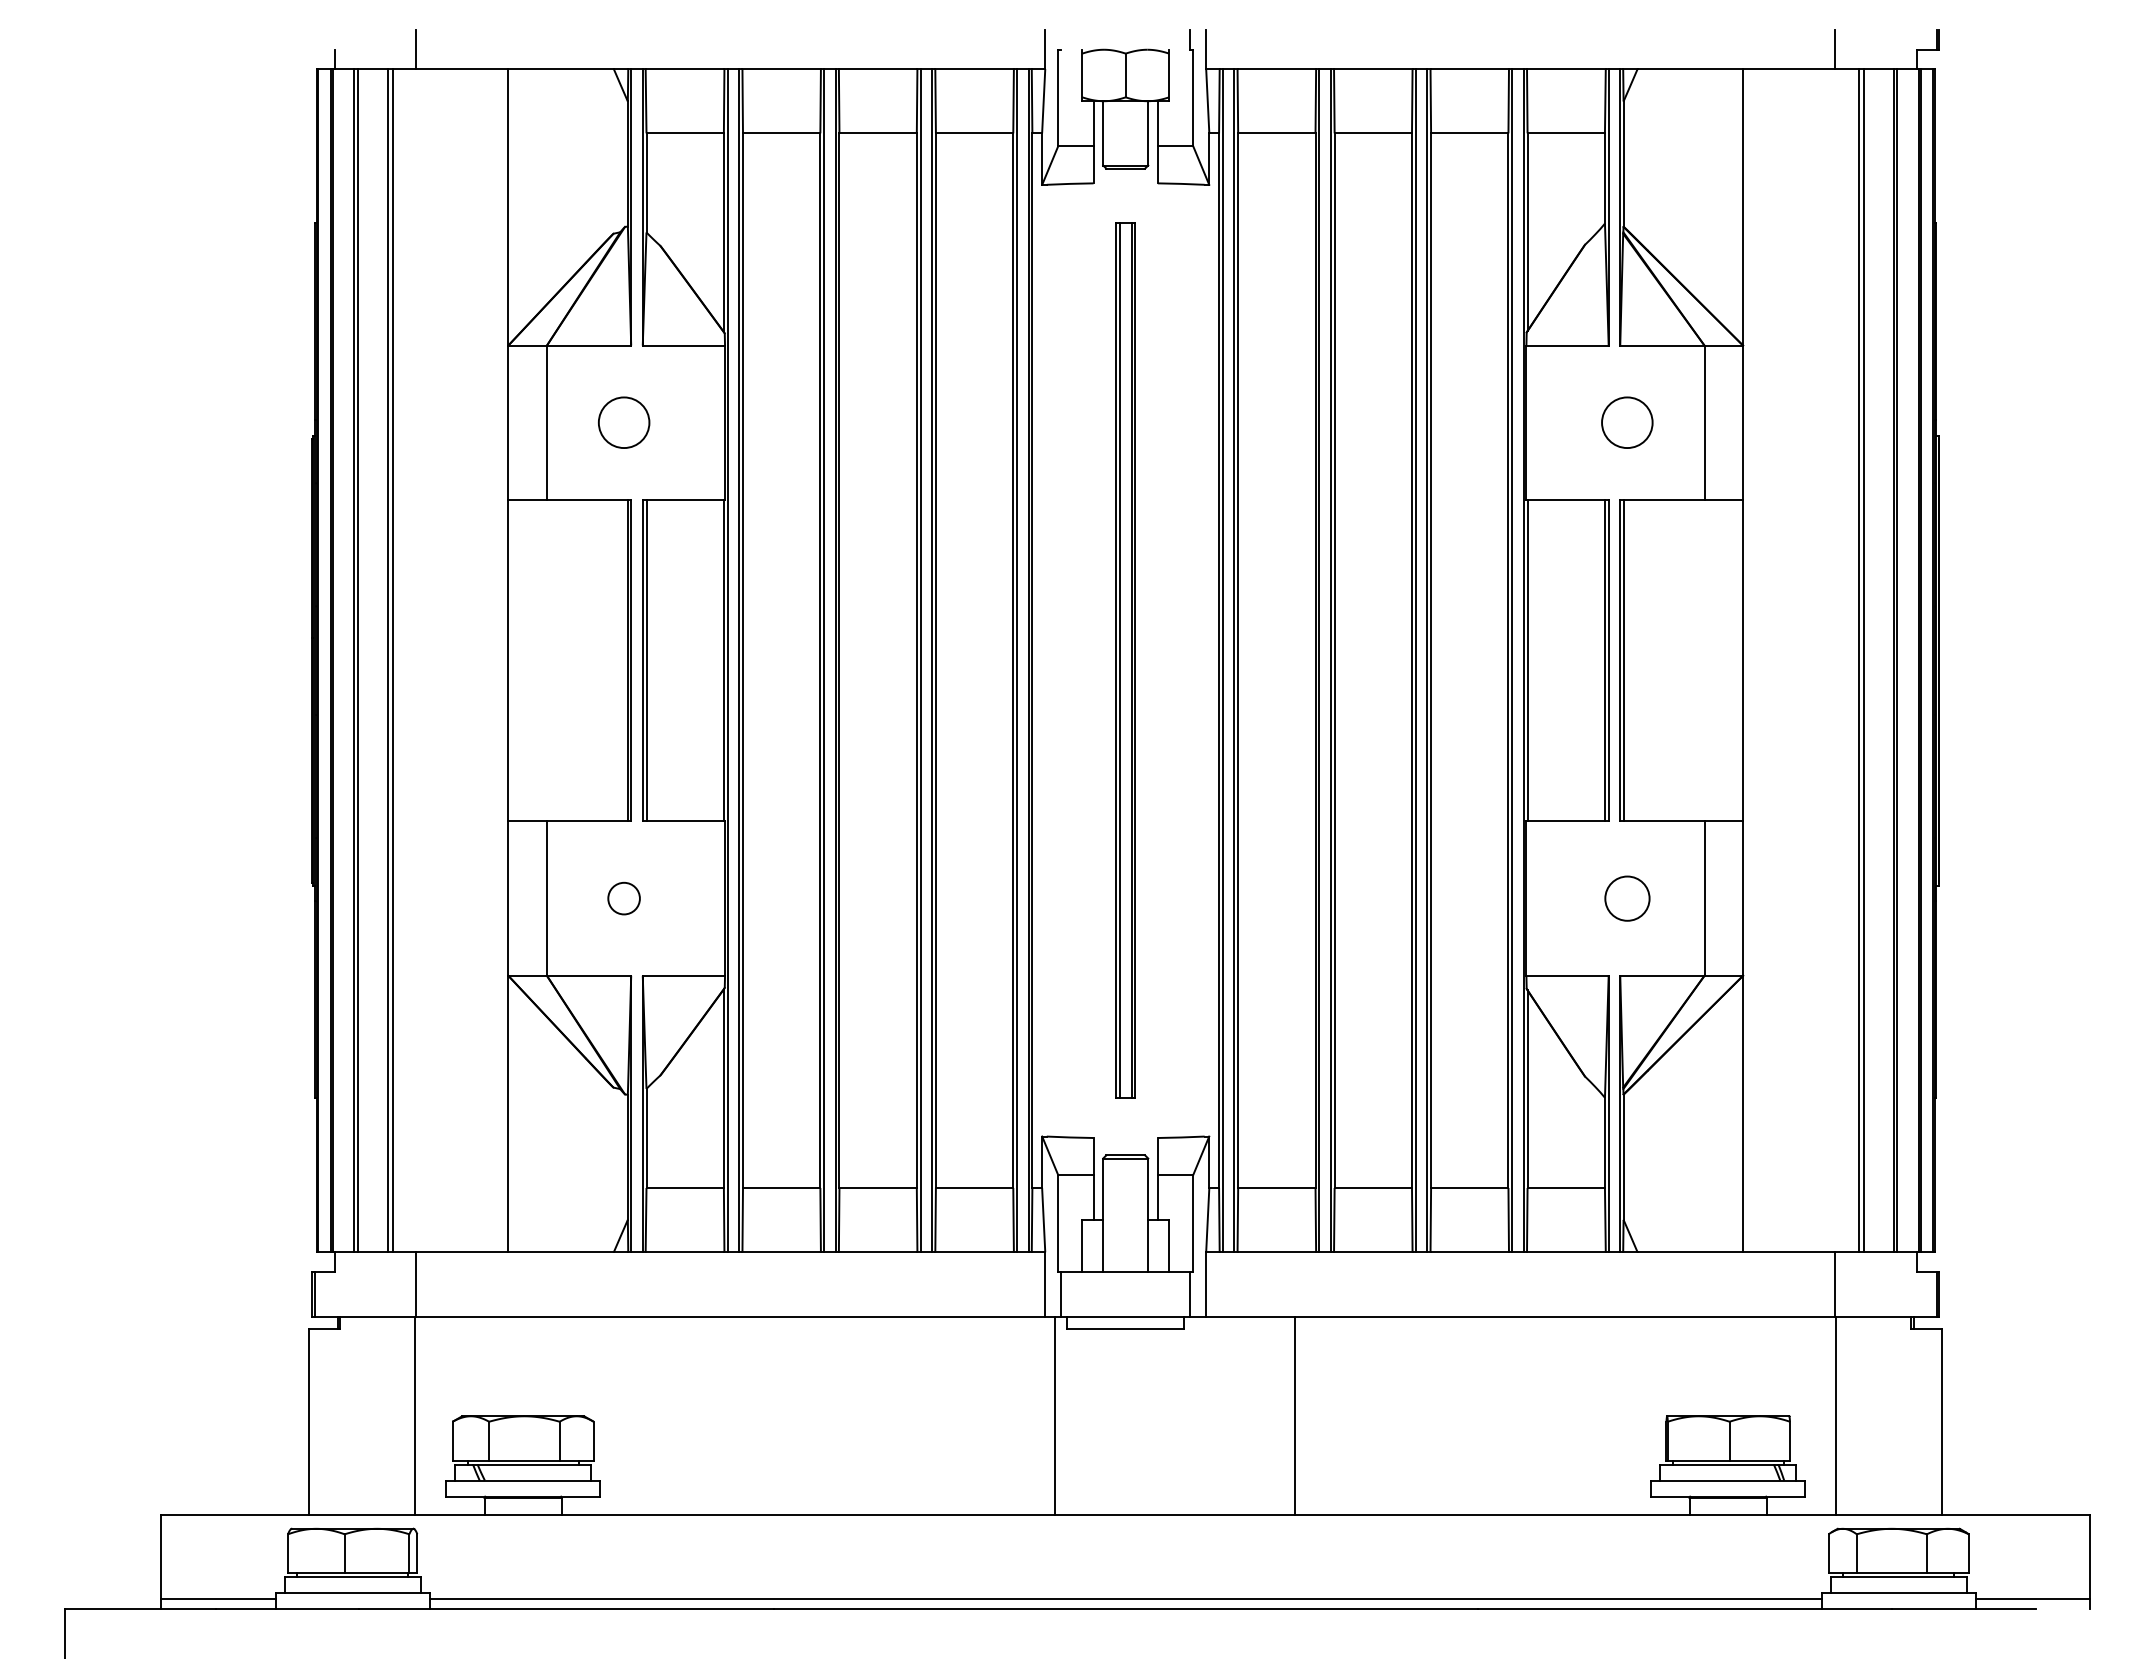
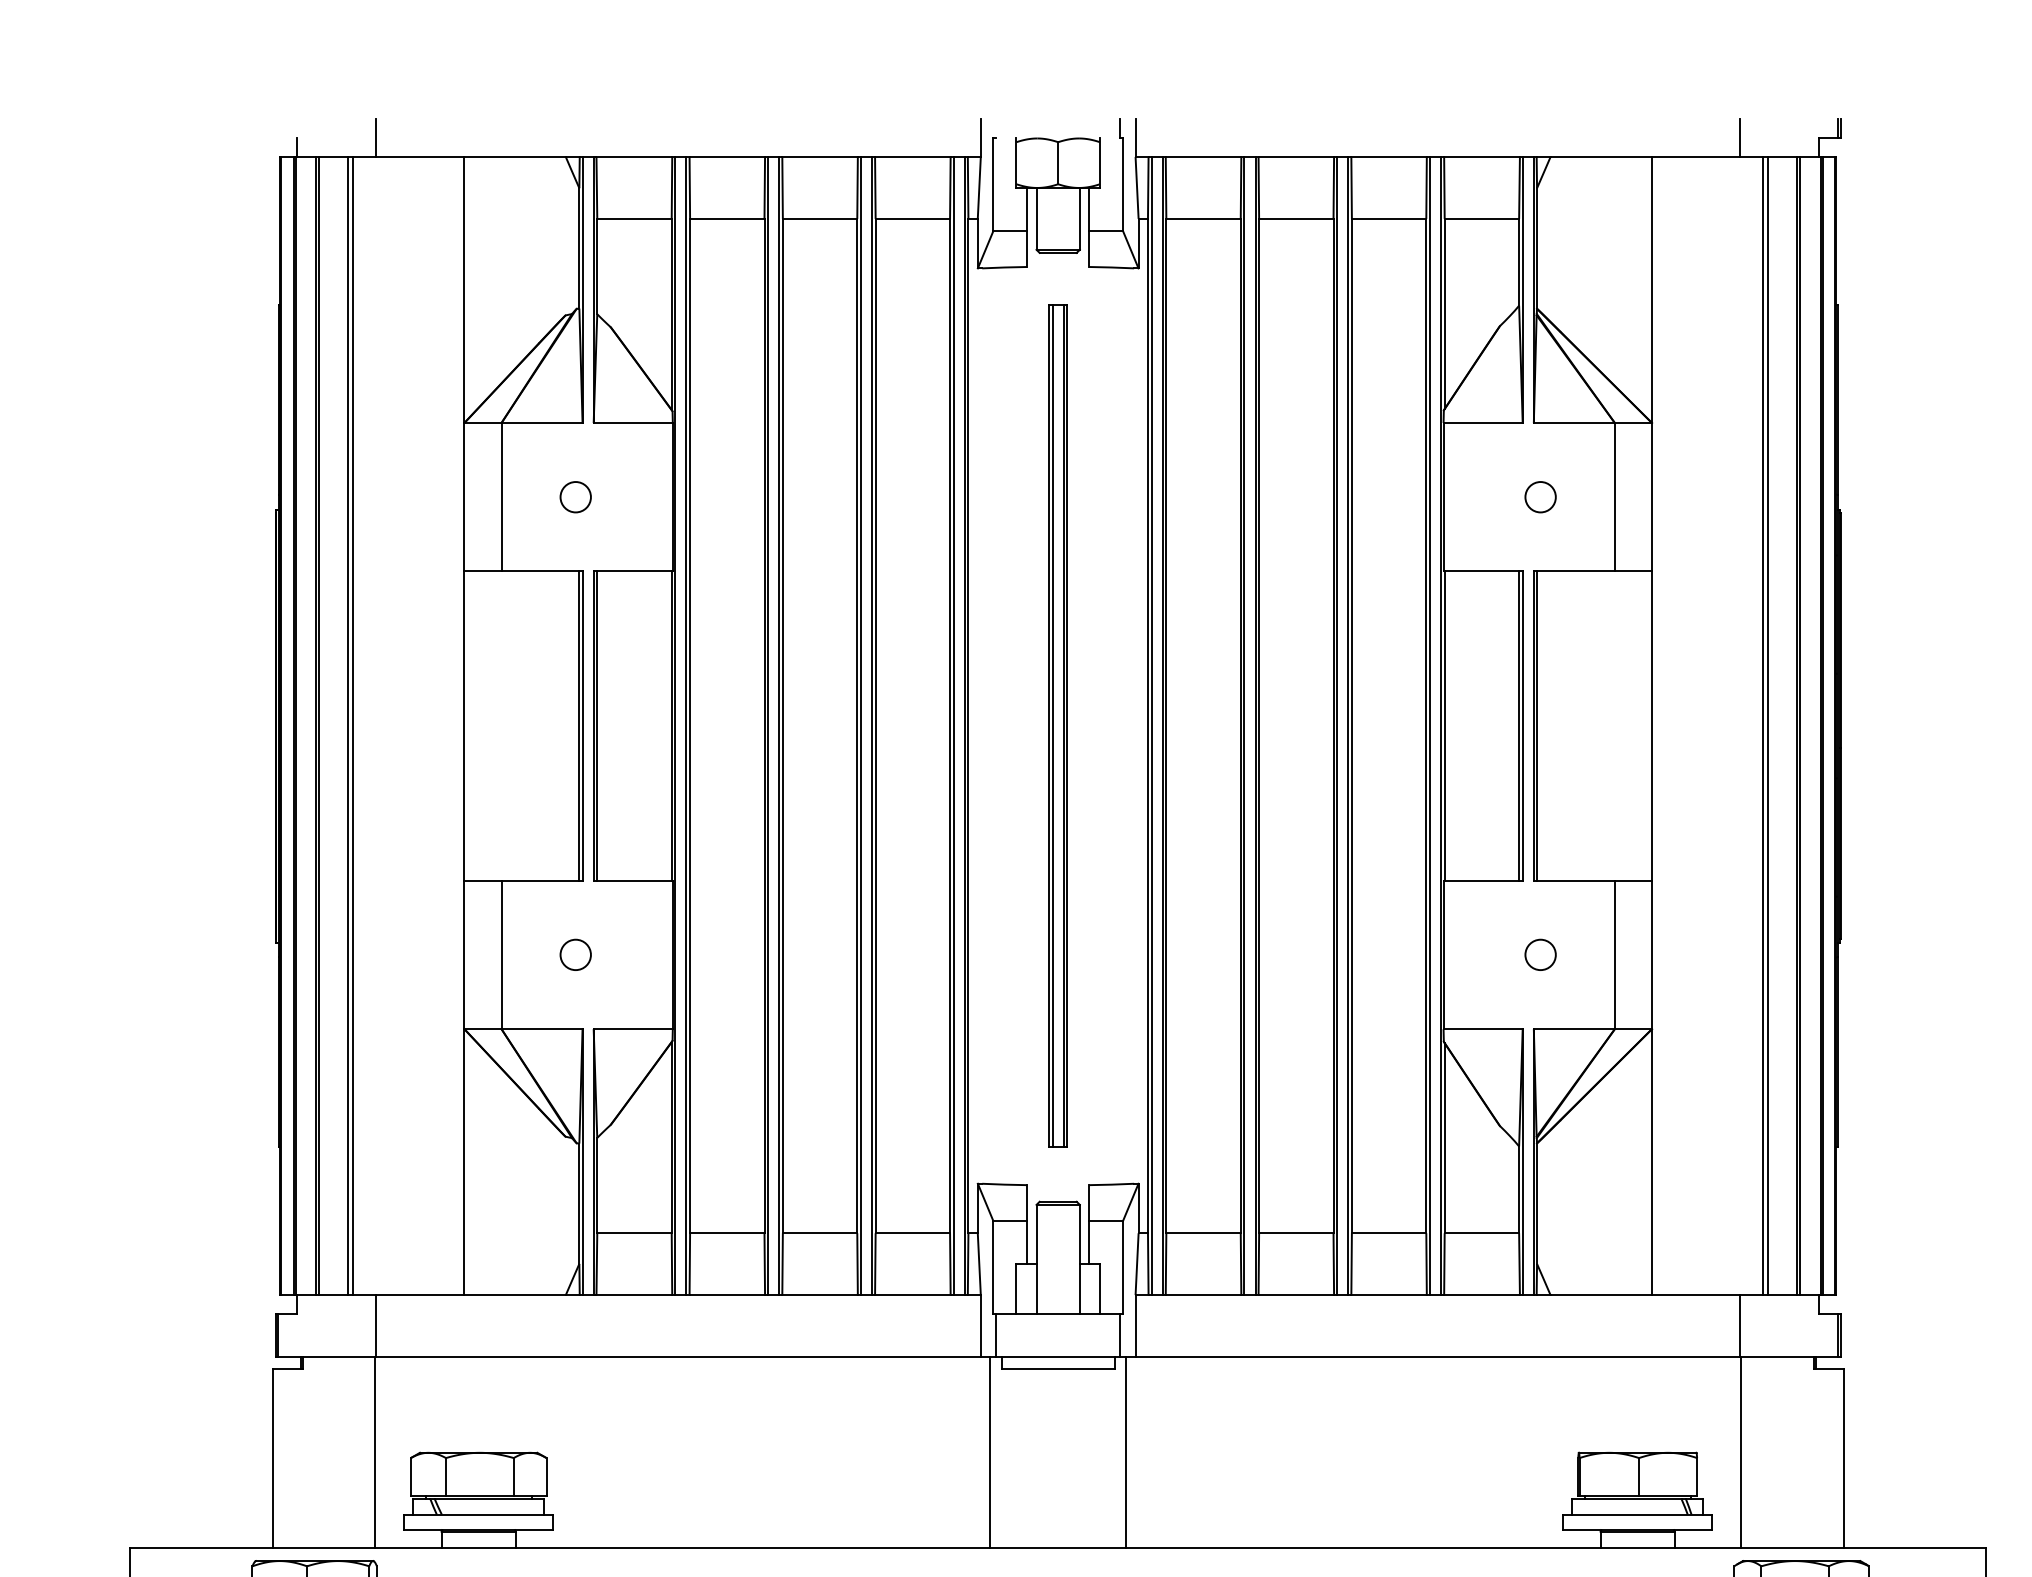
circle: (623, 422) -> (575, 496), size x0.62
circle: (1627, 422) -> (1540, 496), size x0.62
circle: (1626, 898) -> (1539, 954), size x0.71
line: (1295, 1415) -> (1126, 1452), moved

